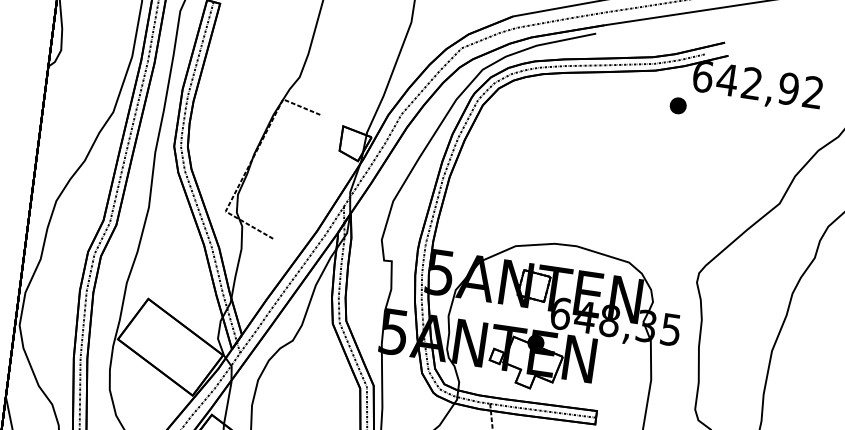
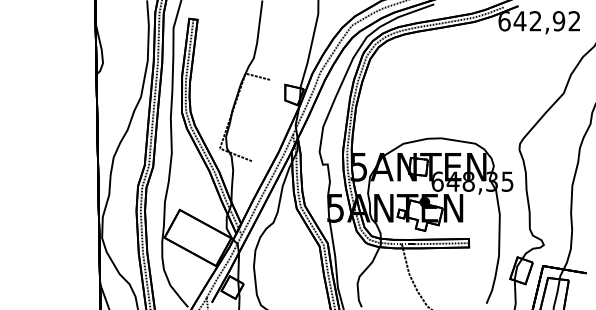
part: (677, 105) -> (491, 41), removed

